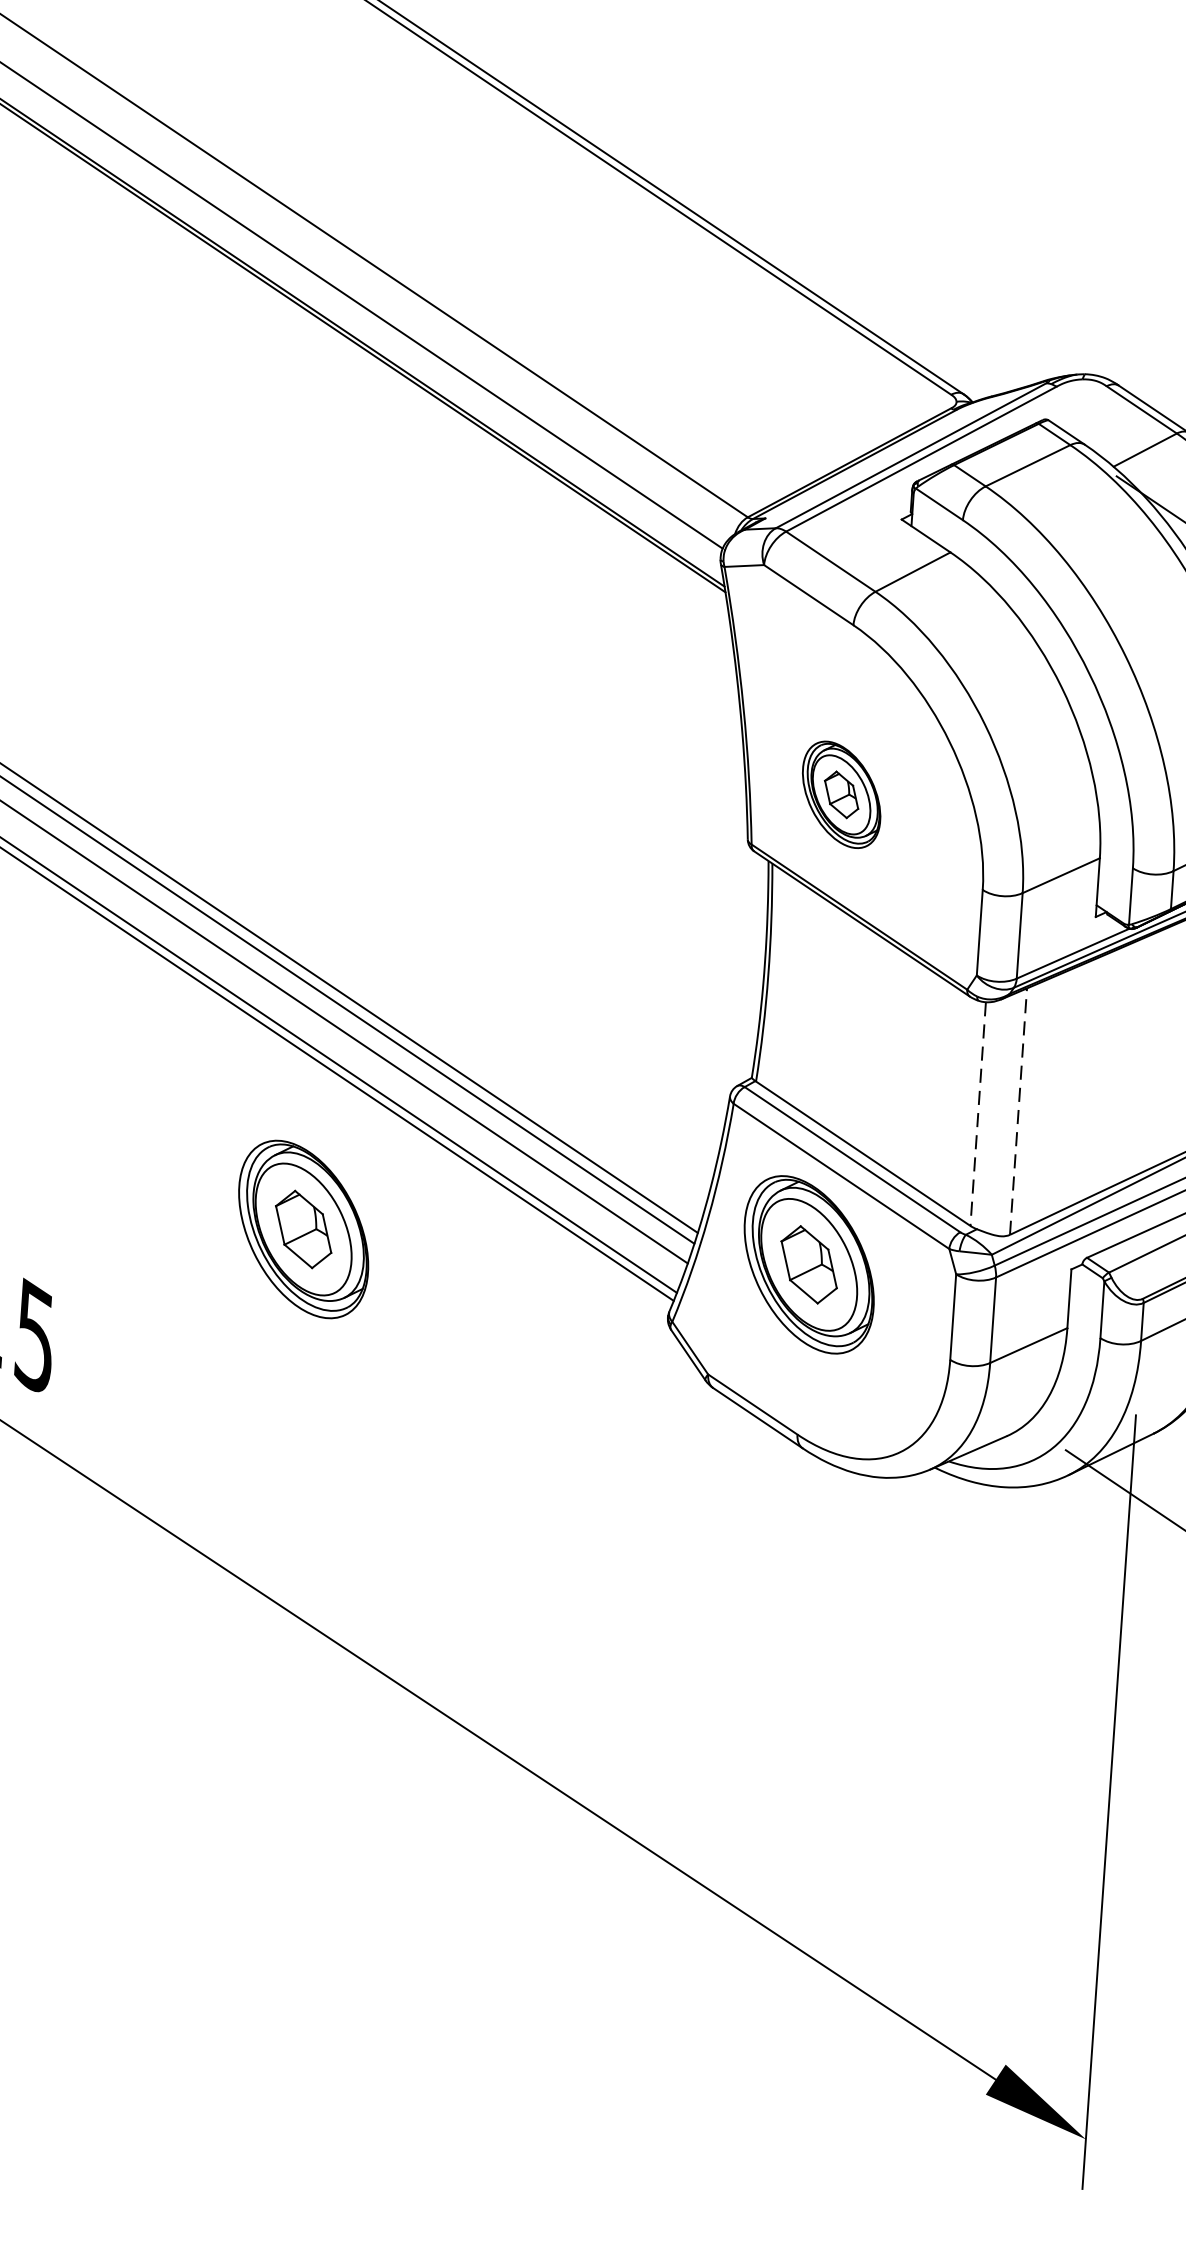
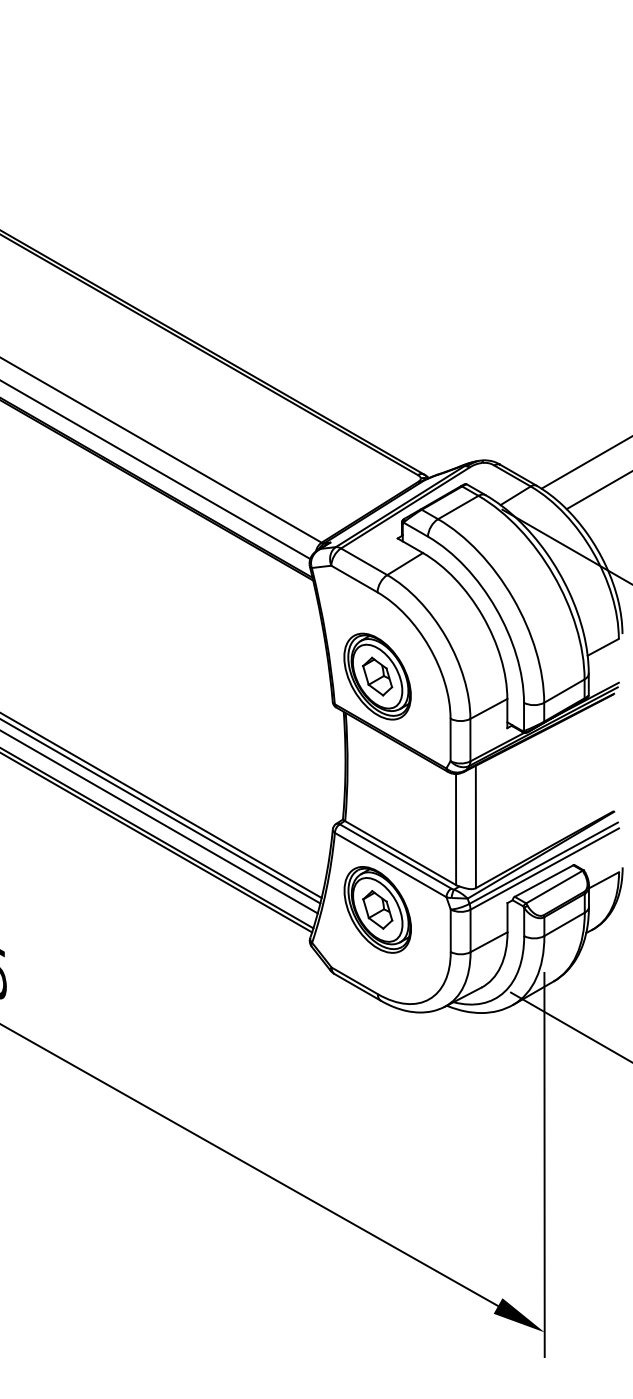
part: (841, 794) -> (377, 676), size x1.67
line: (1017, 1110) -> (475, 826), dashed -> solid
line: (979, 1113) -> (456, 829), dashed -> solid
part: (303, 1228) -> (126, 909), removed

